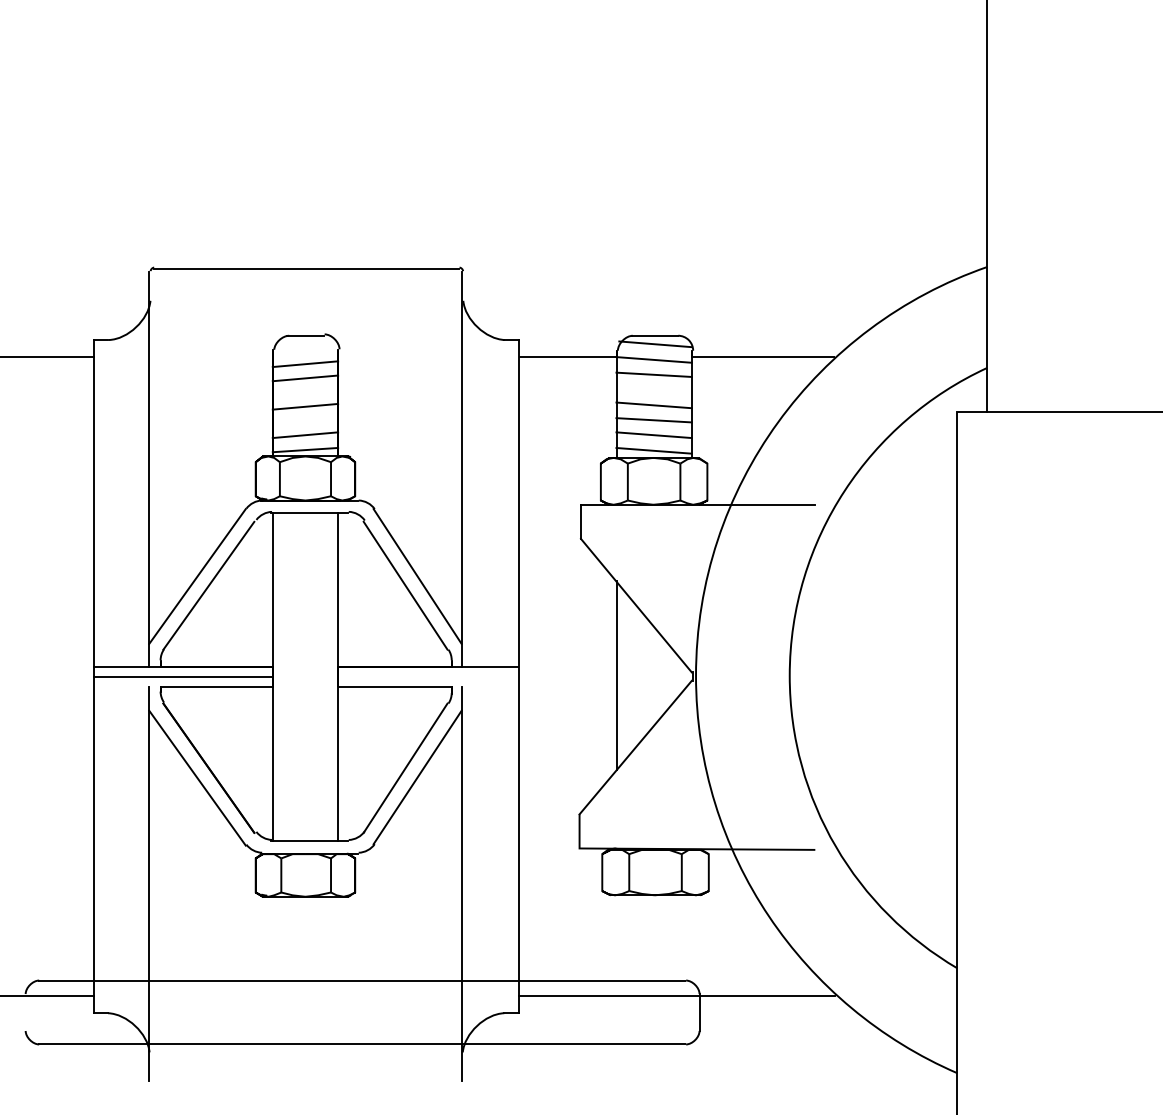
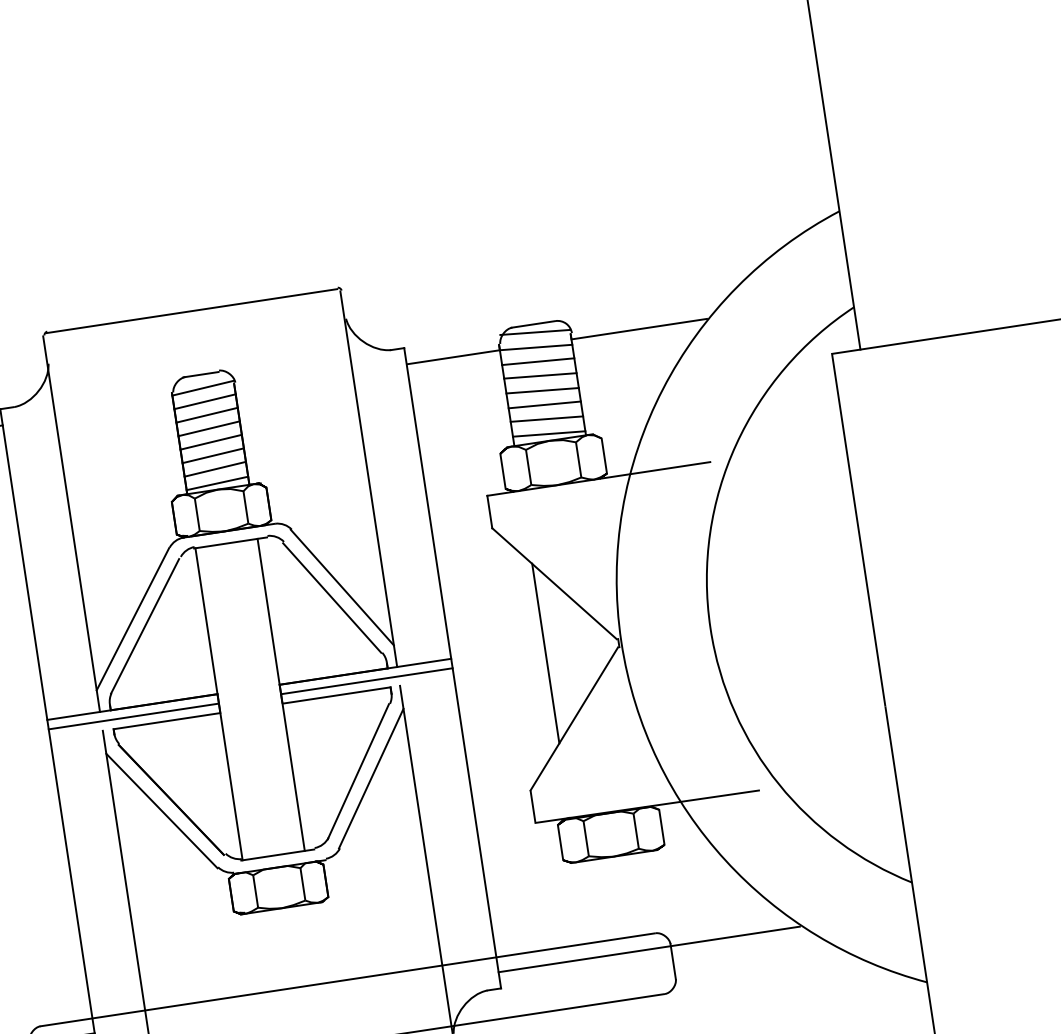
line: (305, 349) -> (202, 387), added
line: (653, 389) -> (539, 375), added
line: (305, 392) -> (209, 428), added
line: (305, 420) -> (213, 455), added
line: (428, 676) -> (367, 681), added

